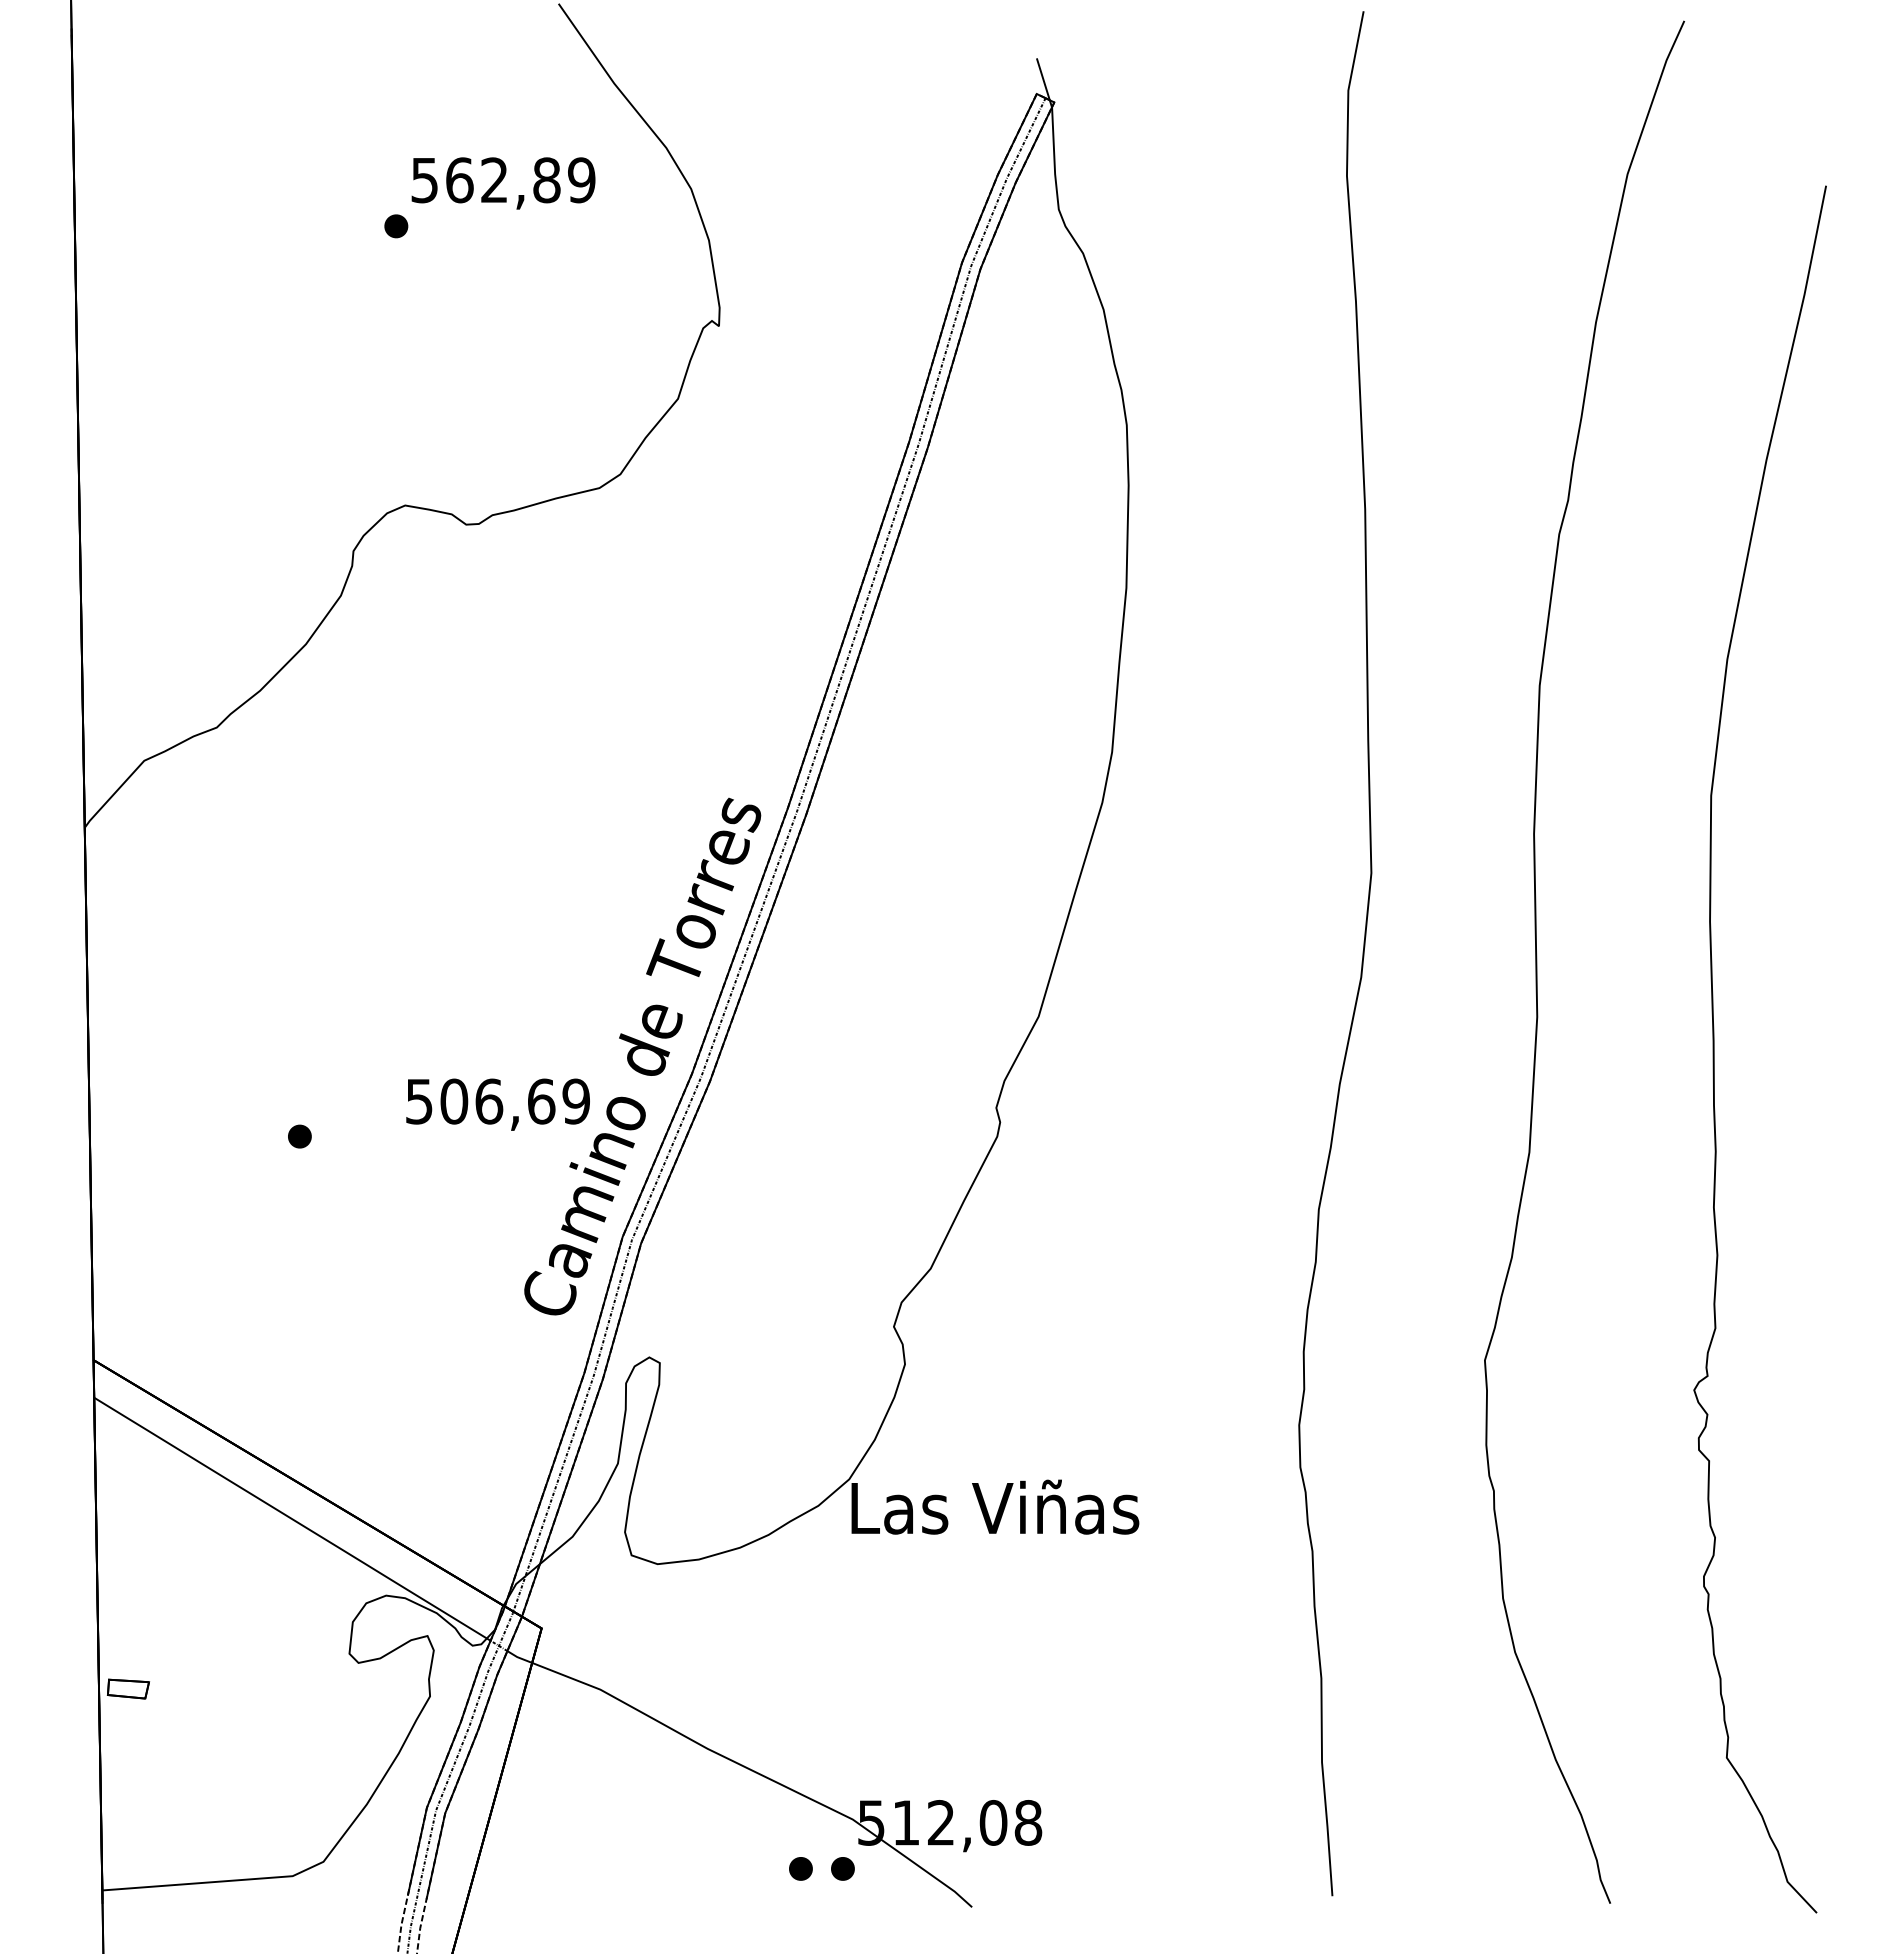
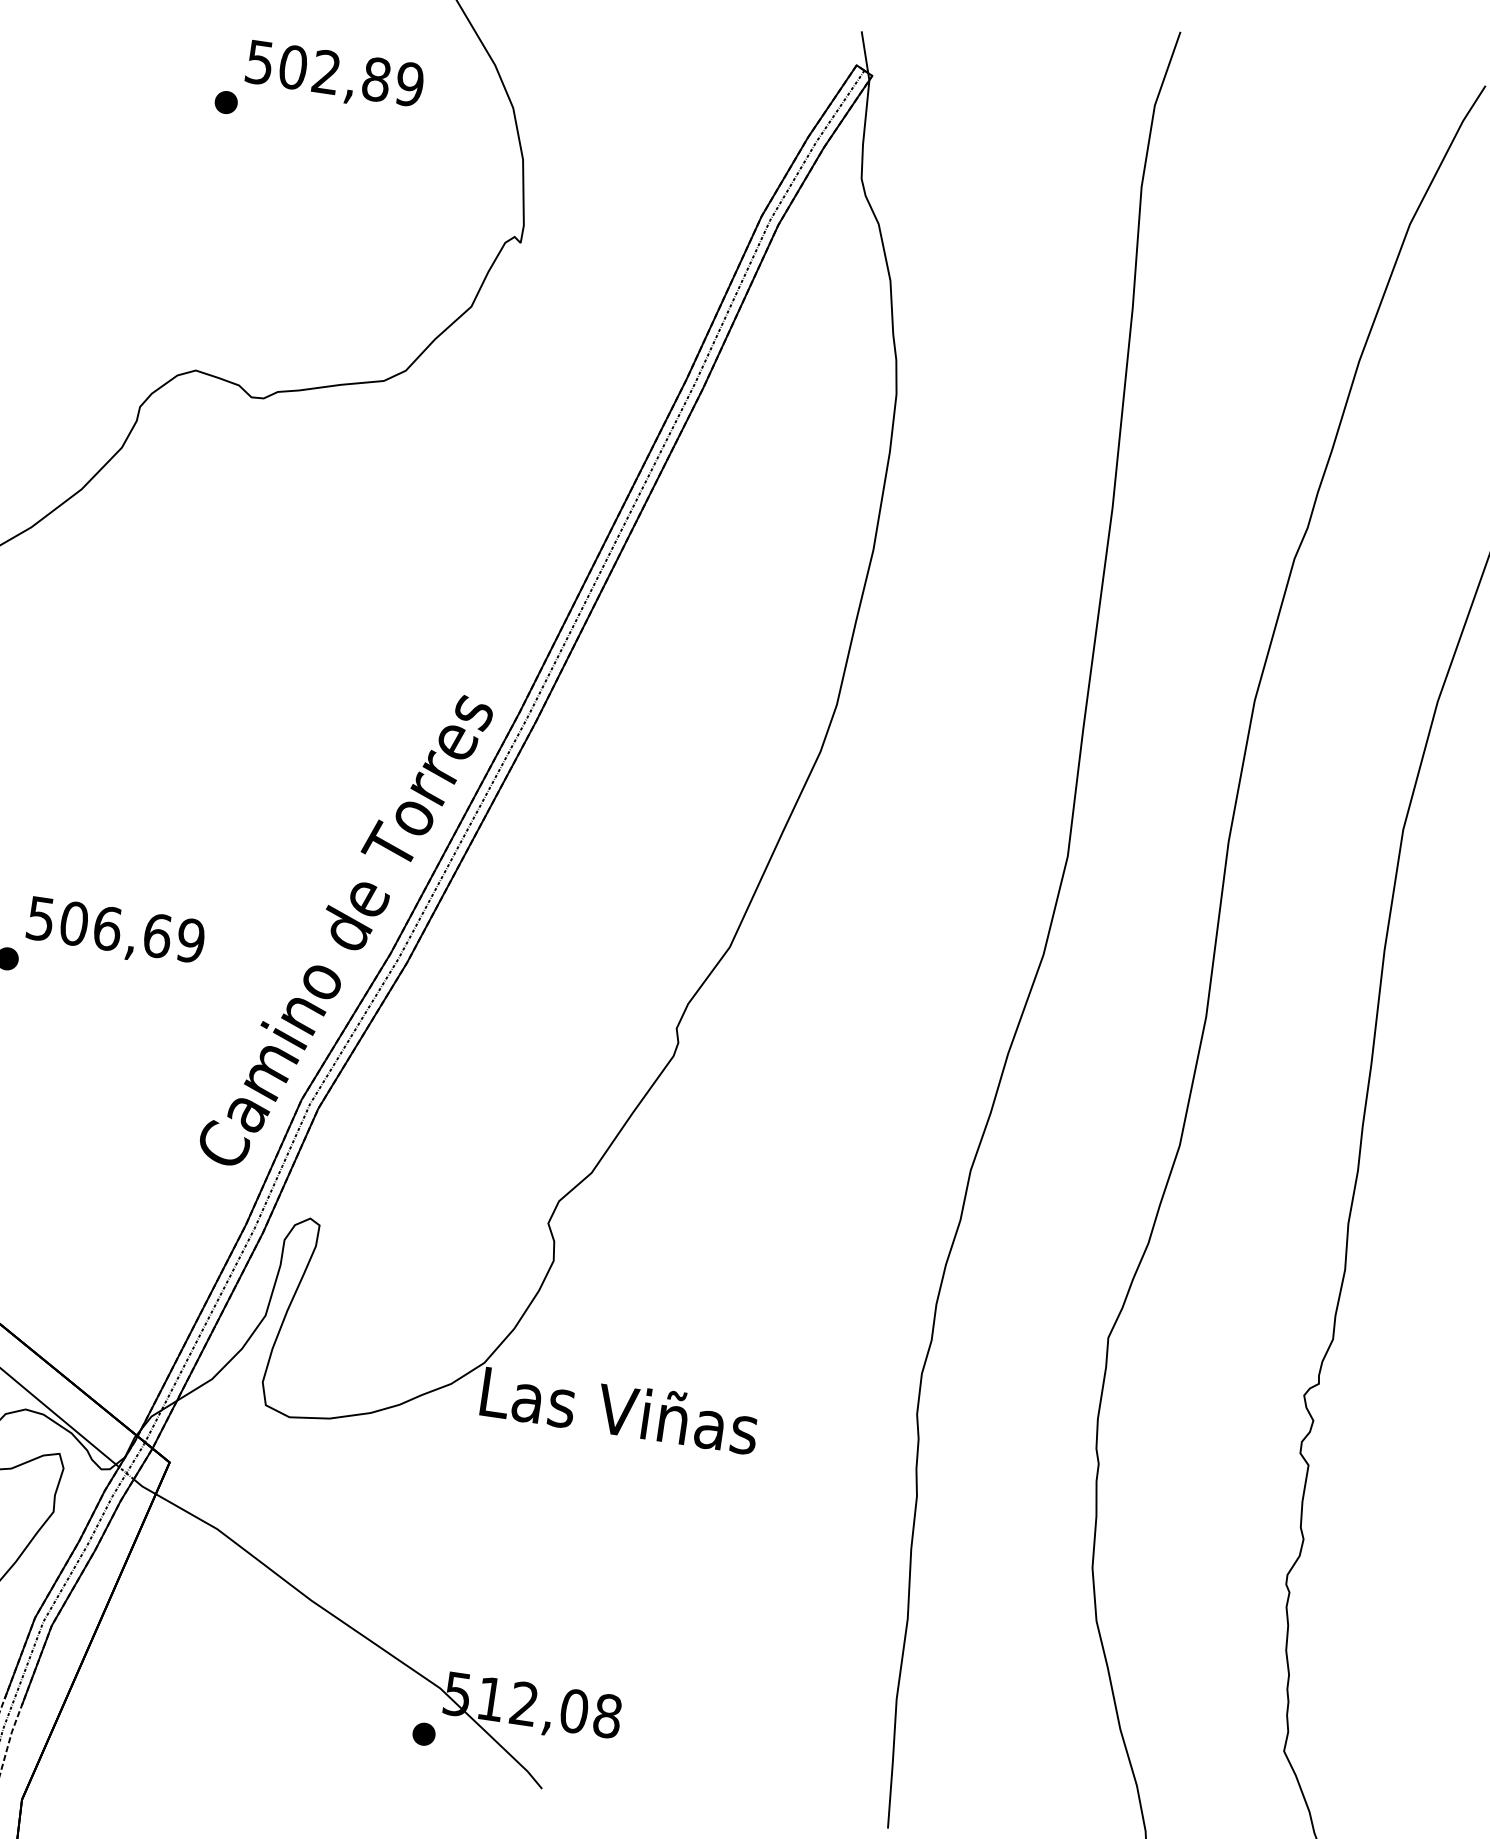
text: (459, 180) -> (293, 67), 562,89 -> 502,89
text: (497, 1104) -> (115, 932), moved
part: (800, 1868) -> (383, 1727), removed

